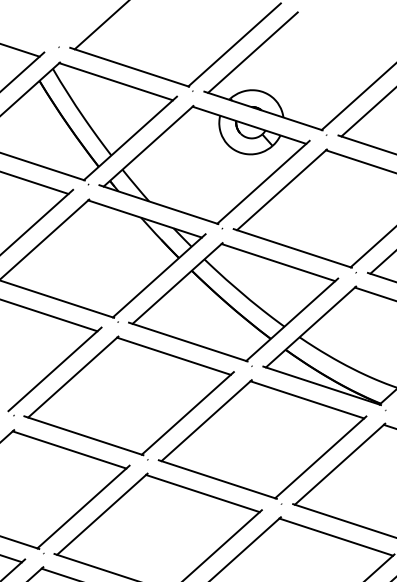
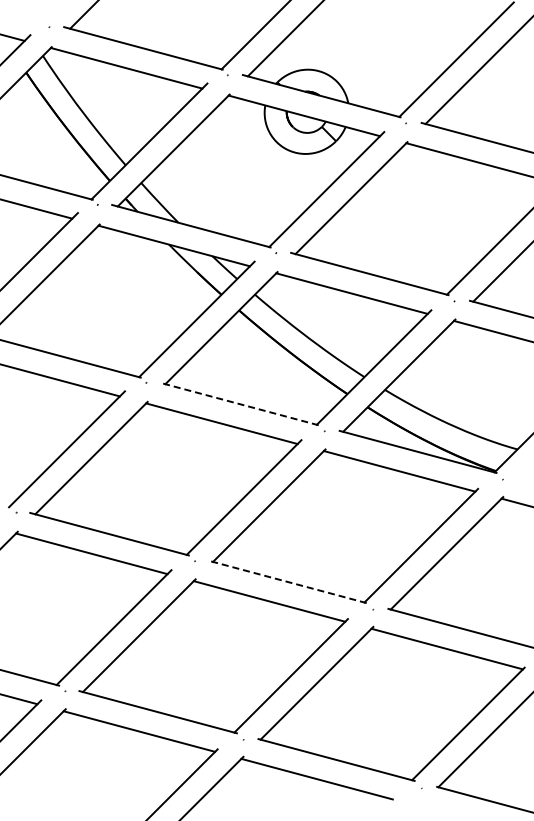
line: (188, 342) -> (239, 404), solid -> dashed
line: (217, 479) -> (287, 581), solid -> dashed

